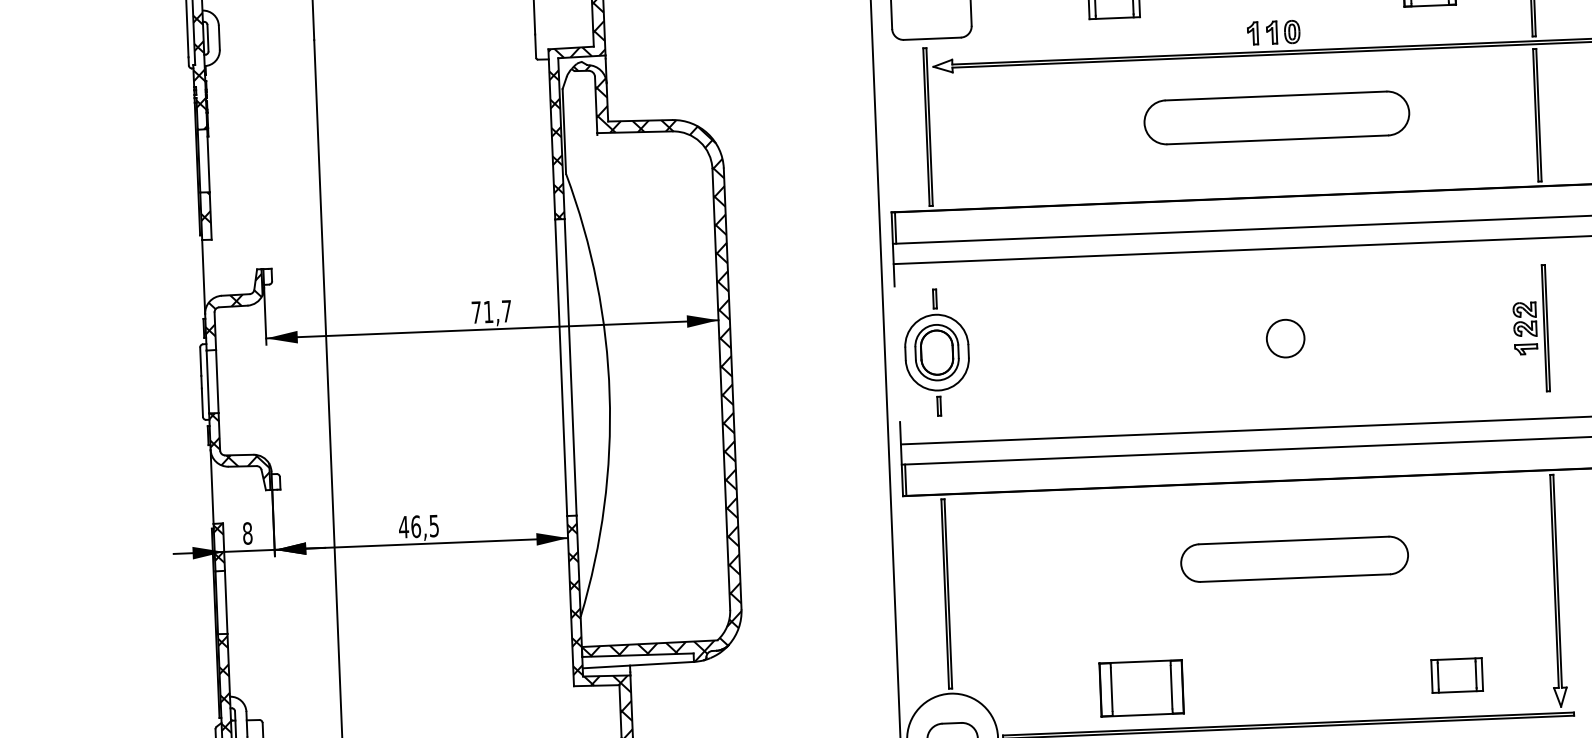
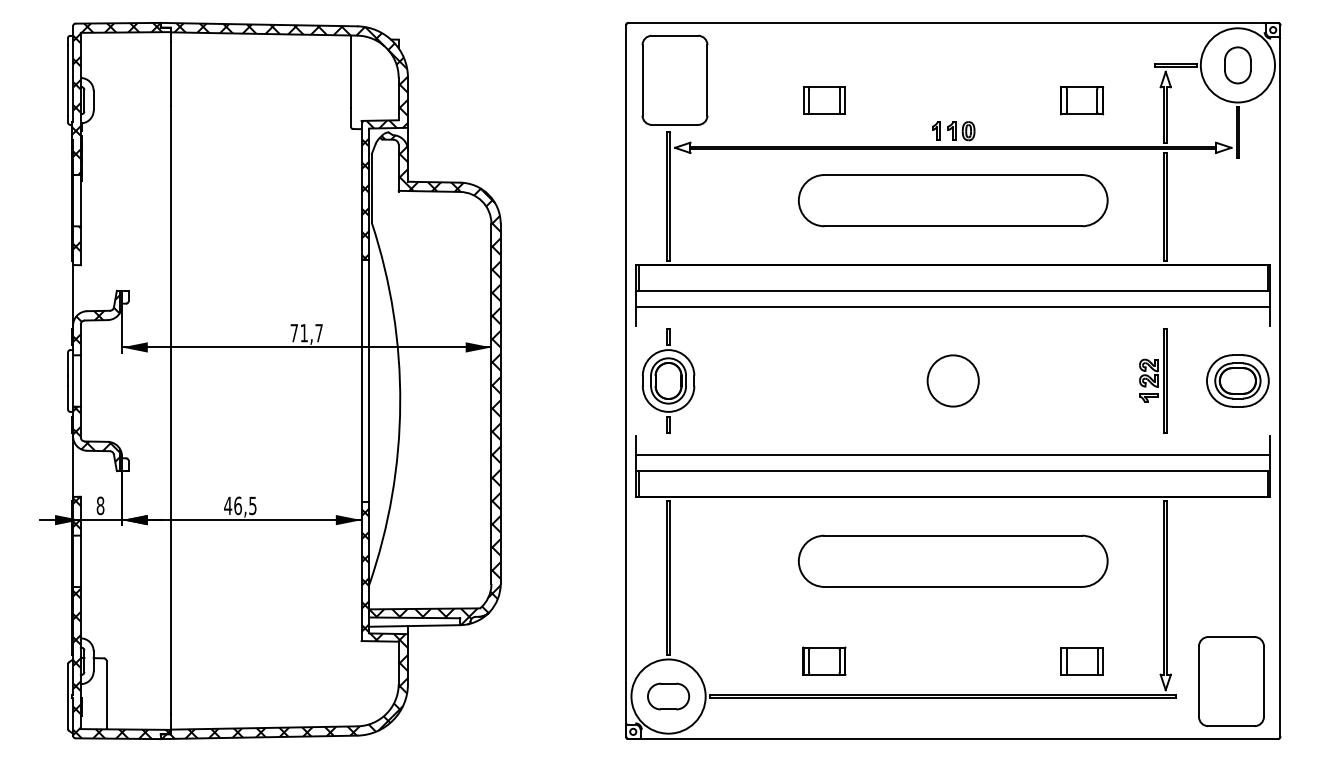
part: (1277, 117) -> (953, 200), size x1.43
circle: (1284, 338) -> (952, 380), size x1.67
part: (1294, 558) -> (953, 560), size x1.67
part: (1141, 687) -> (824, 660), size x0.62

